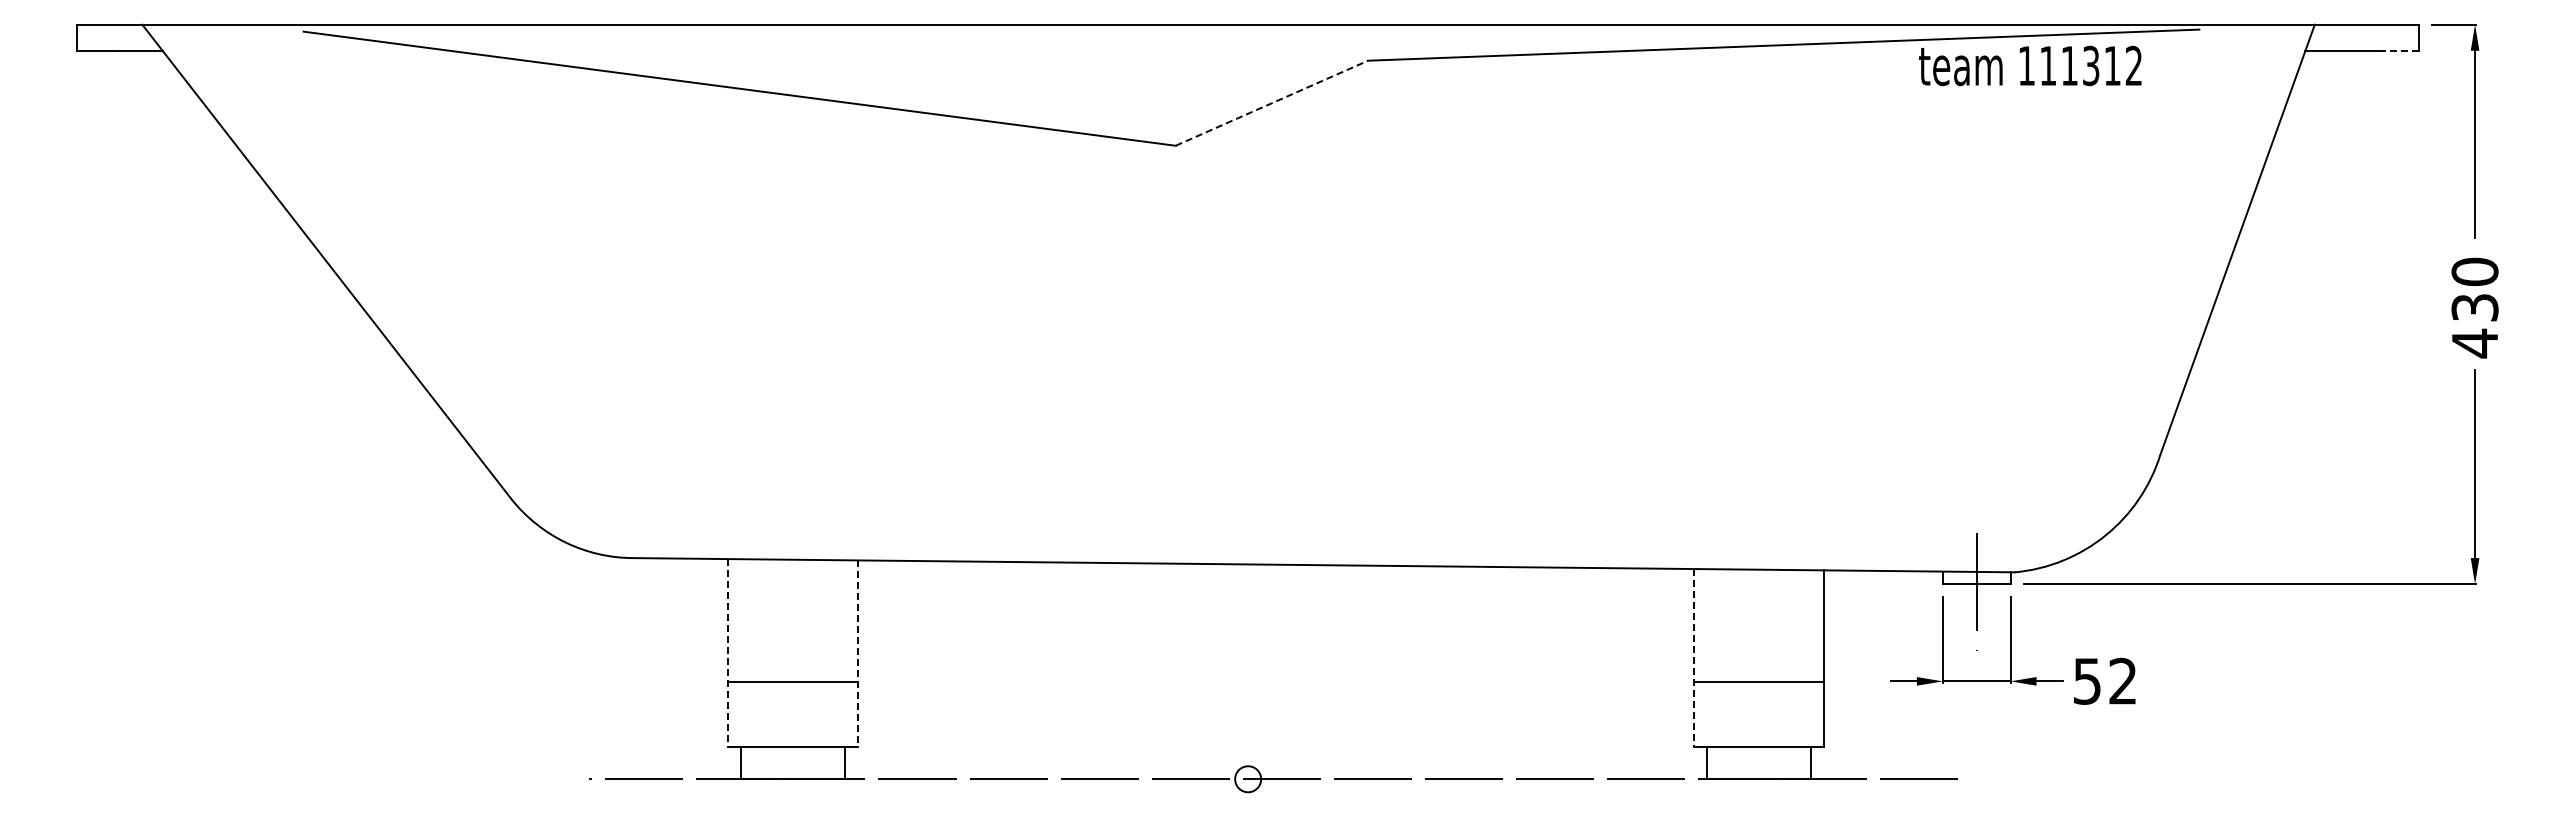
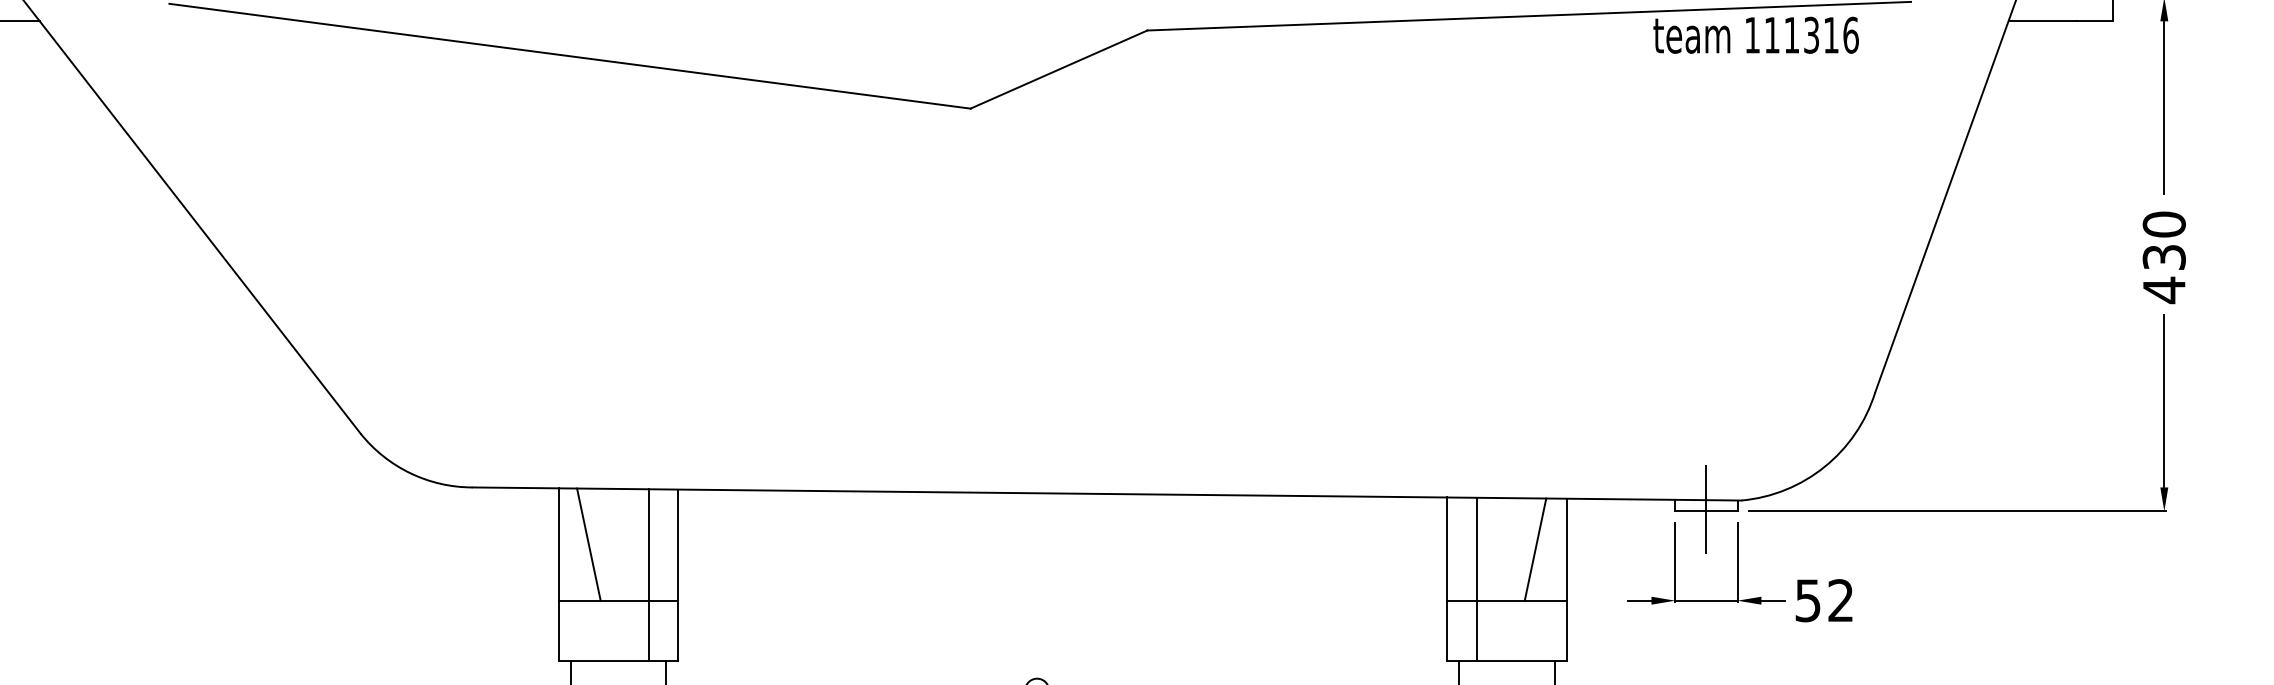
line: (2399, 50) -> (2094, 21), dashed -> solid
text: (2133, 65) -> (1850, 34), 111312 -> 111316
line: (1272, 103) -> (1059, 69), dashed -> solid
line: (760, 620) -> (589, 544), added
line: (1790, 625) -> (1535, 549), added
line: (727, 652) -> (558, 574), dashed -> solid
line: (825, 653) -> (648, 575), added
line: (857, 654) -> (678, 576), dashed -> solid
line: (1694, 657) -> (1447, 578), dashed -> solid
line: (1726, 657) -> (1476, 578), added

